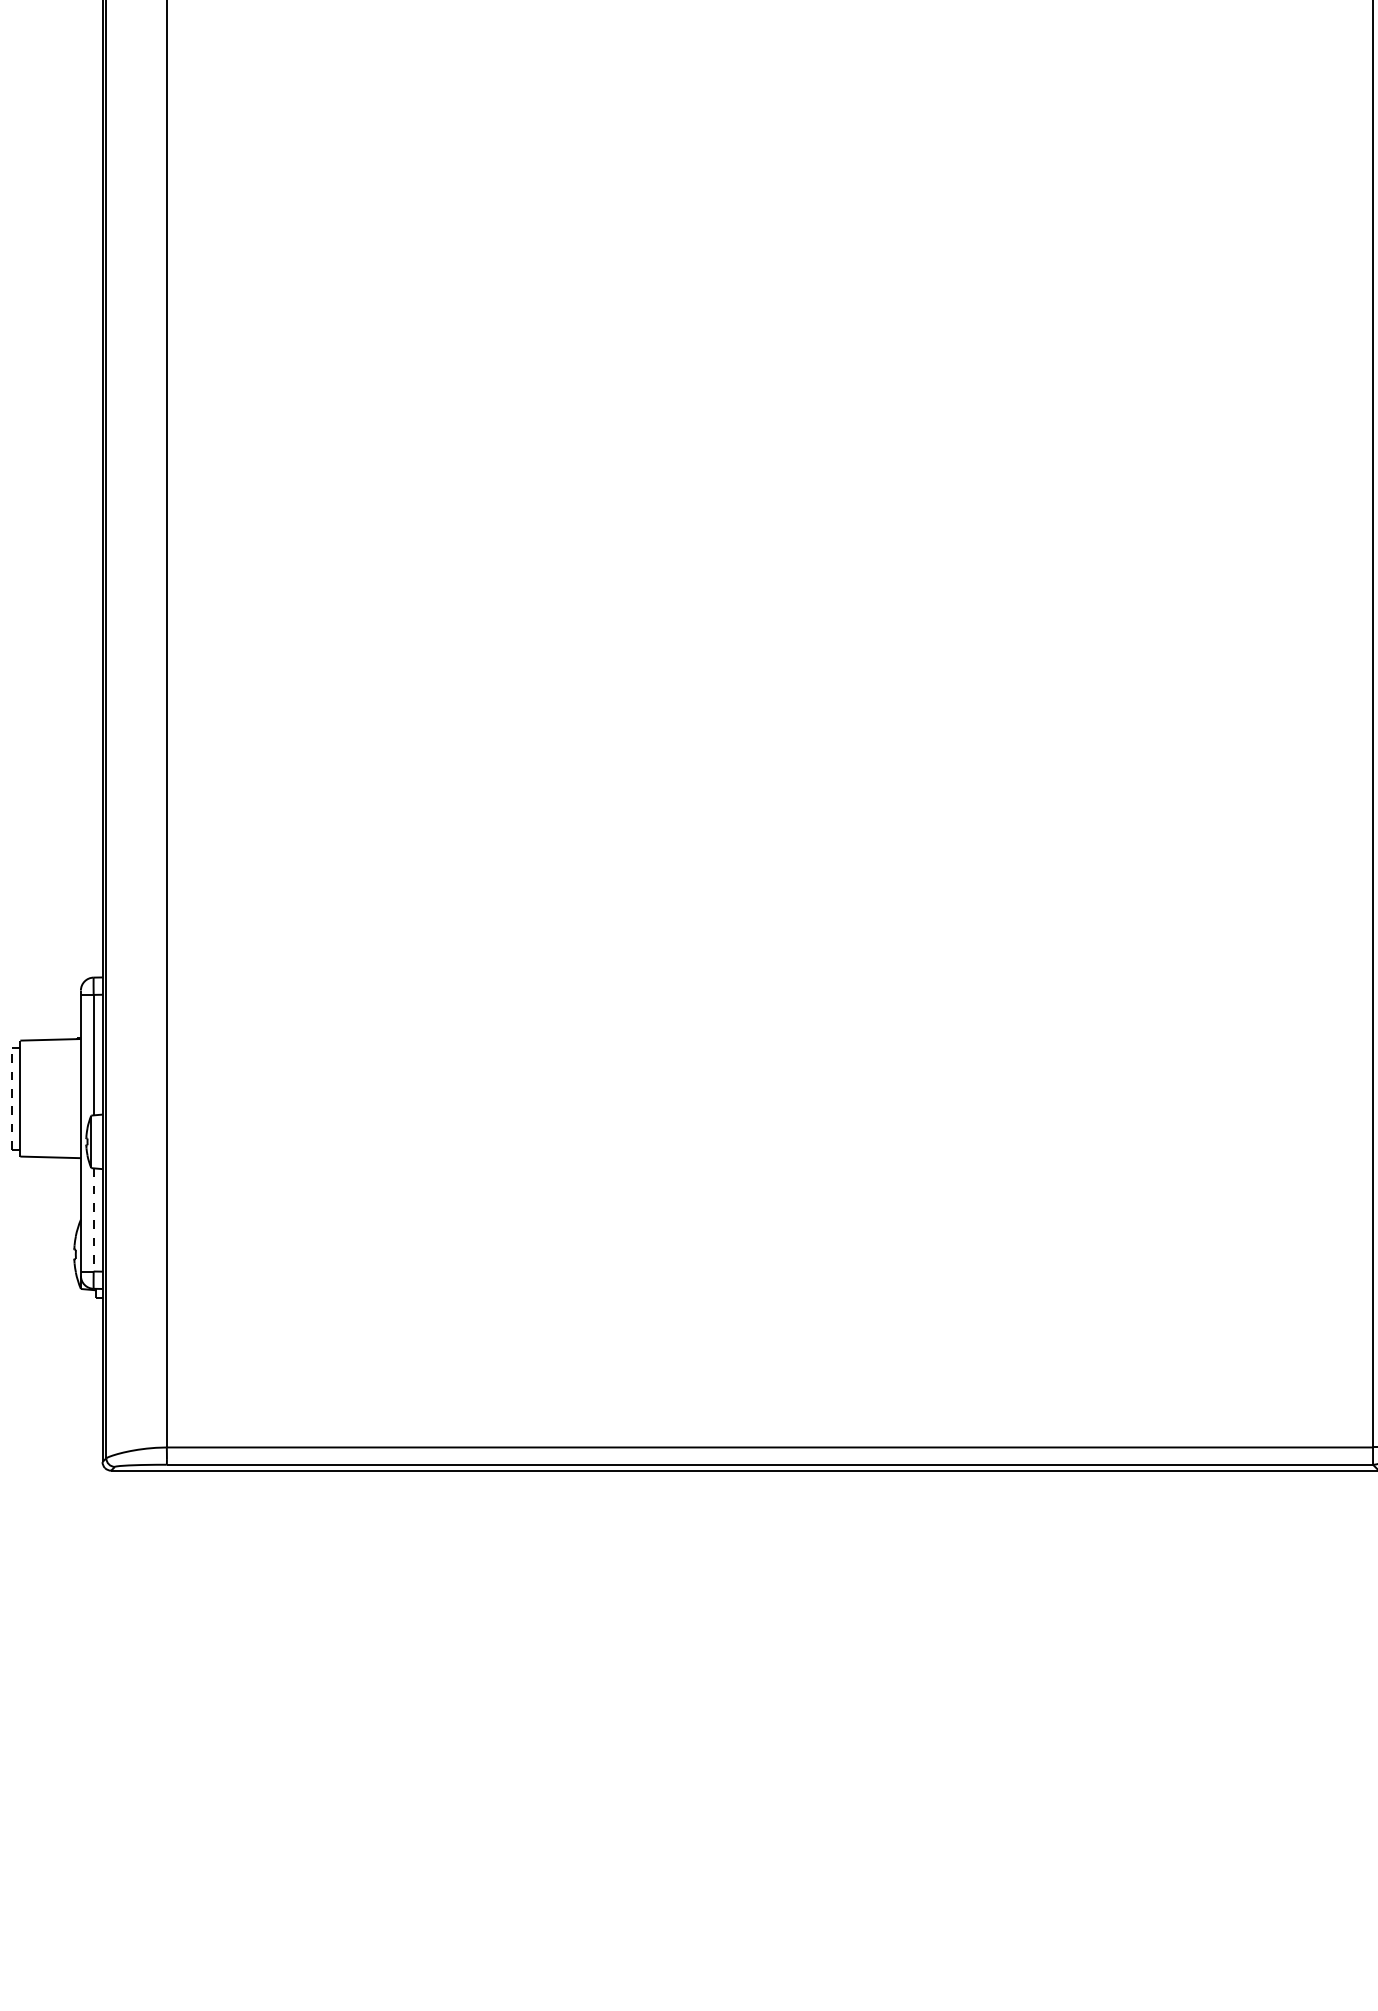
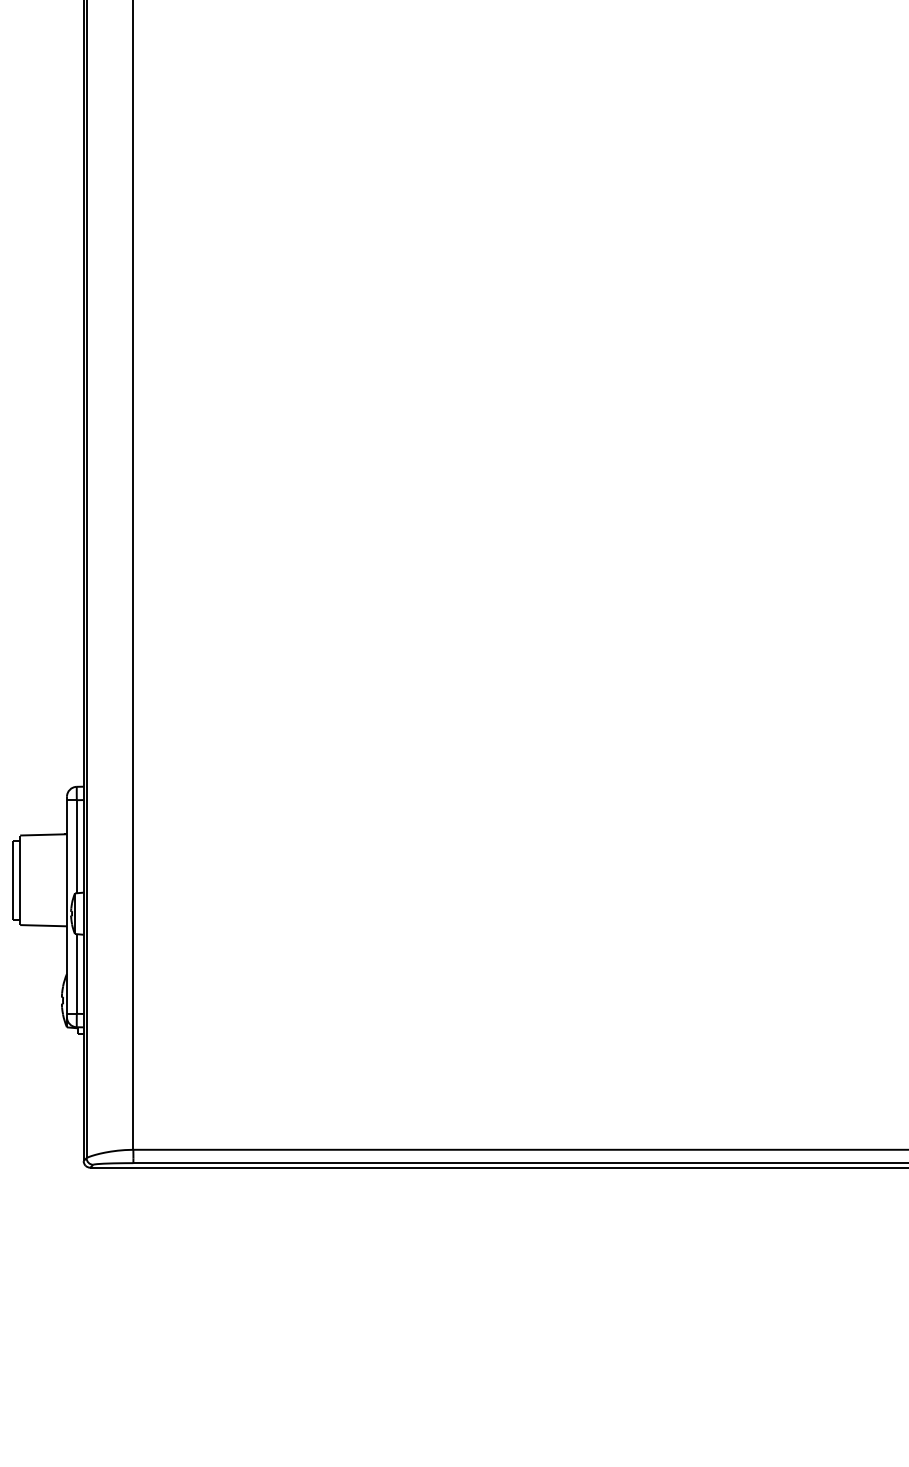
line: (11, 1098) -> (13, 880), dashed -> solid
line: (93, 1219) -> (76, 973), dashed -> solid

